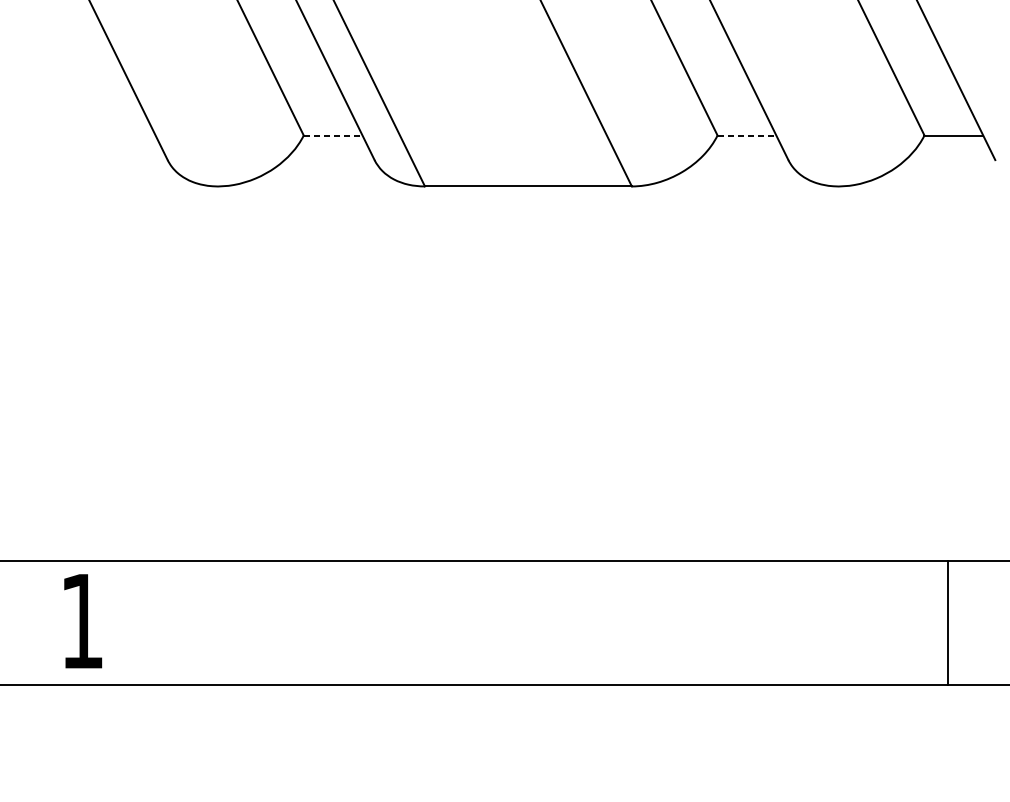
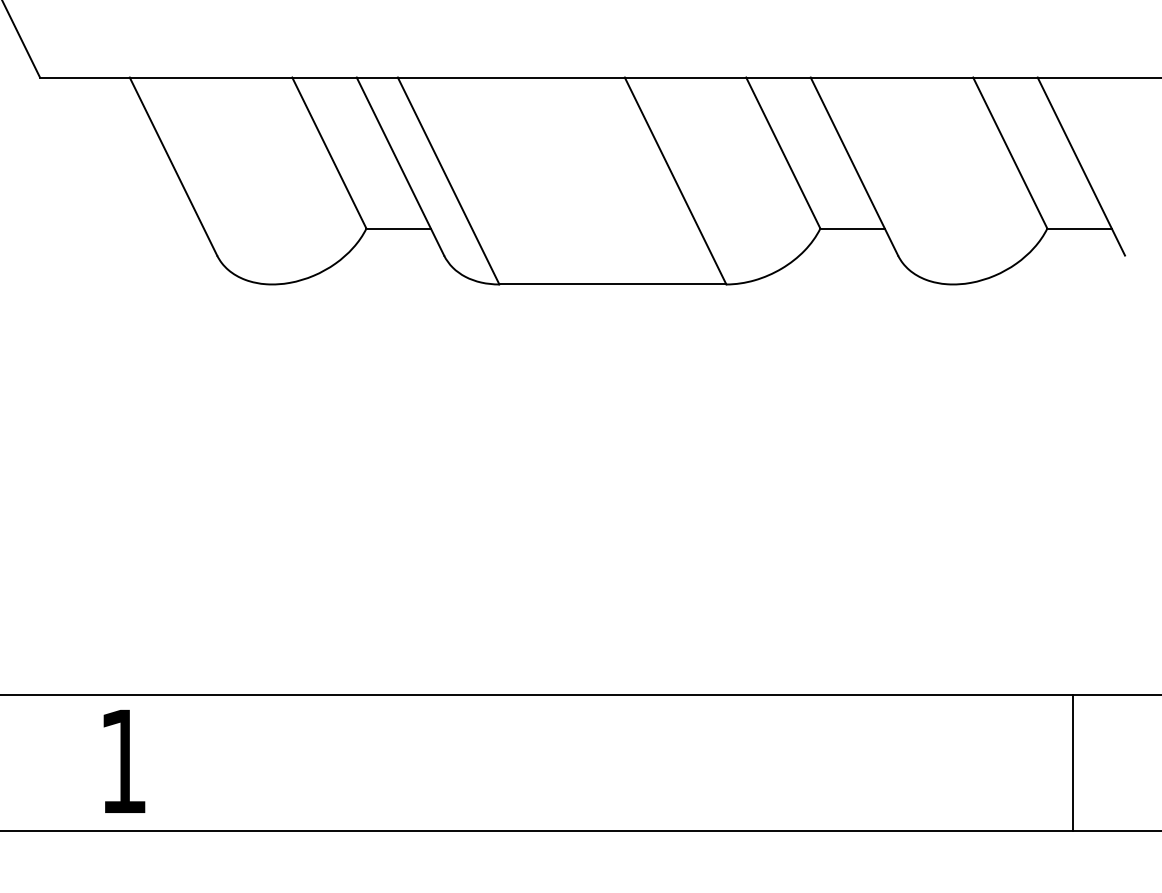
line: (333, 135) -> (399, 228), dashed -> solid
line: (747, 135) -> (853, 228), dashed -> solid

